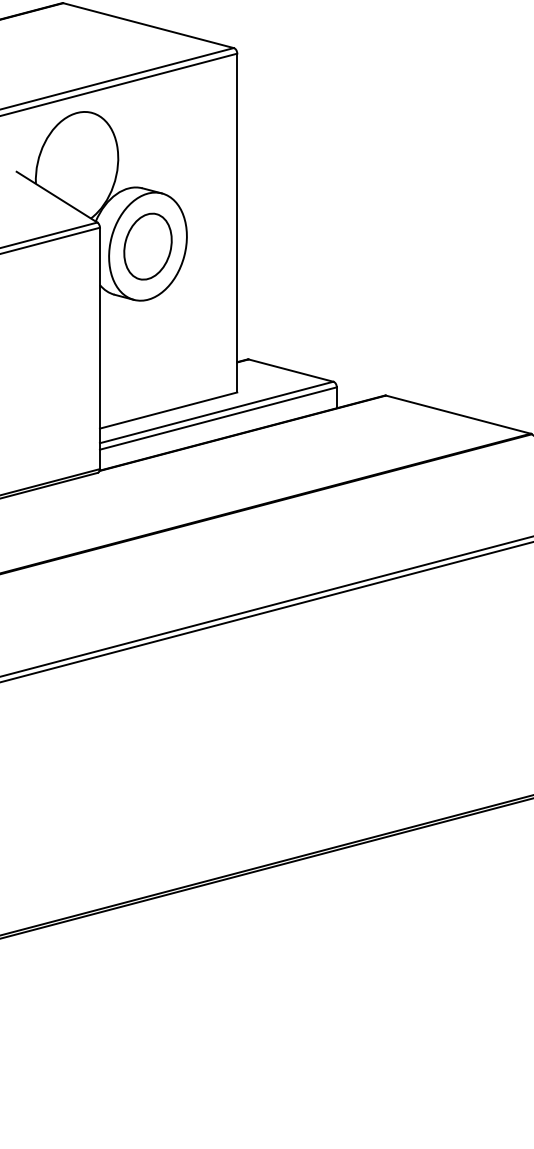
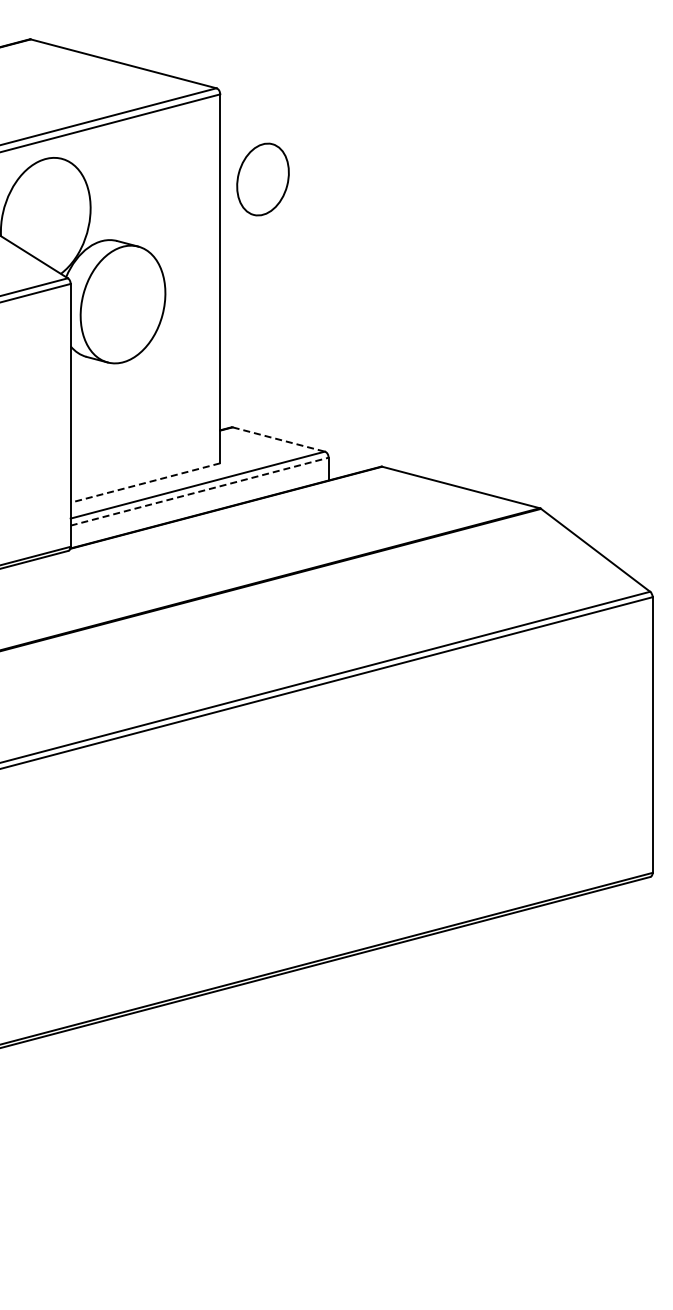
part: (147, 246) -> (262, 179), moved
line: (290, 370) -> (278, 439), solid -> dashed
line: (167, 410) -> (144, 483), solid -> dashed
line: (219, 418) -> (200, 491), solid -> dashed

